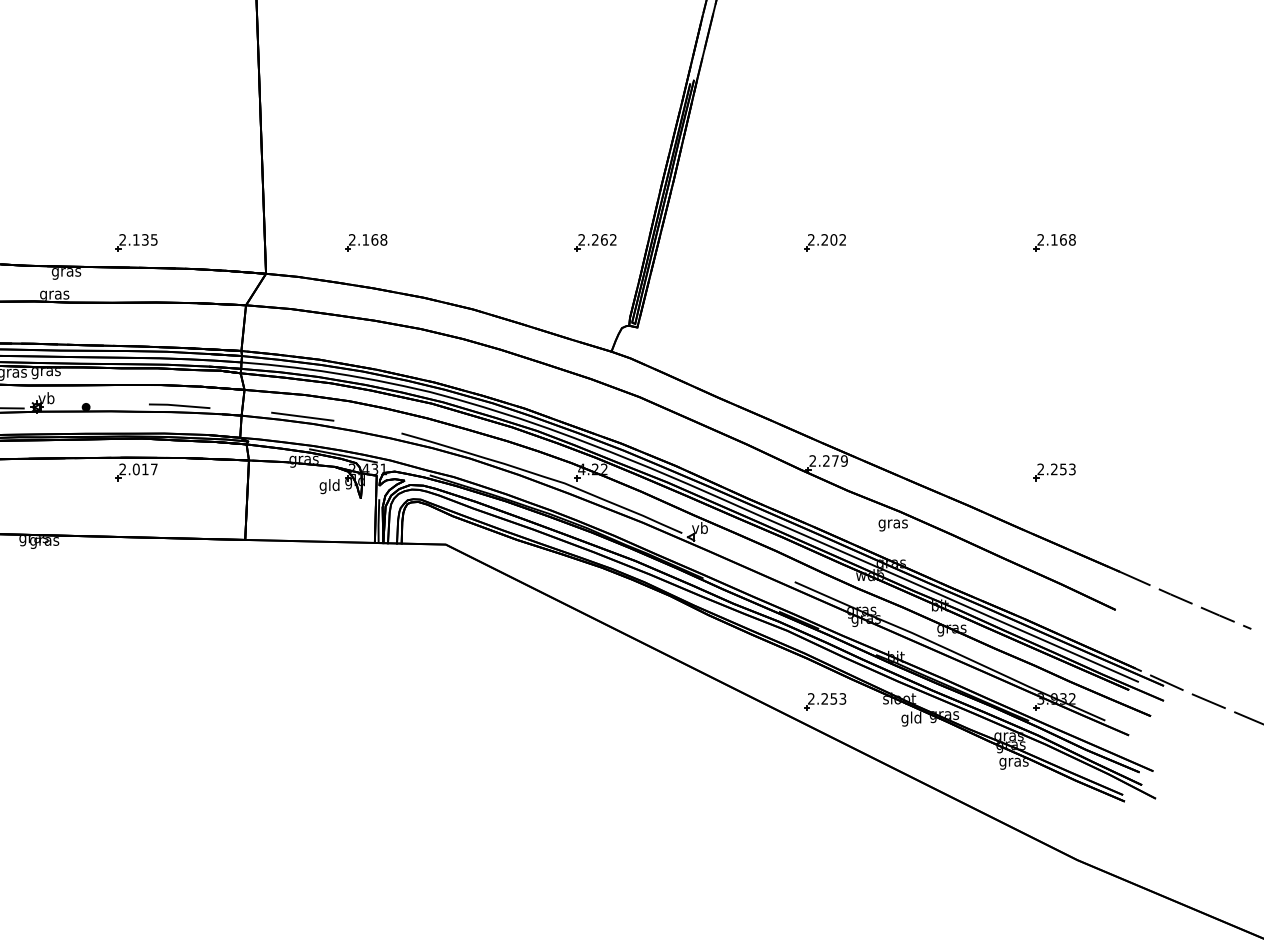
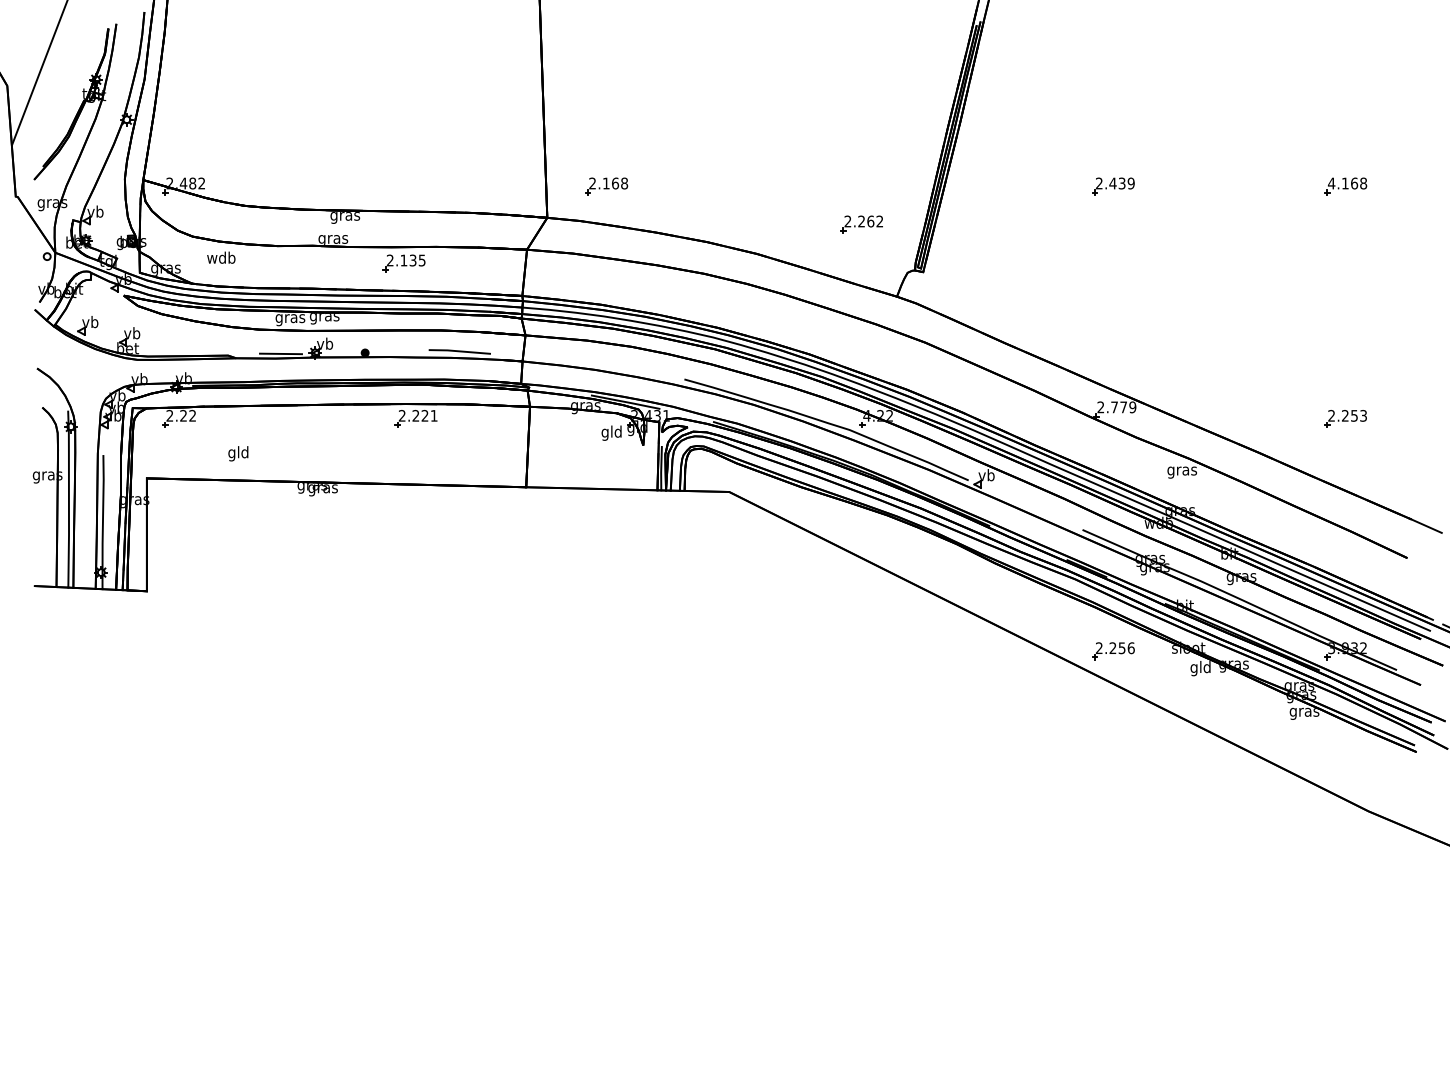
text: (833, 239) -> (1121, 183), 2.202 -> 2.439
text: (1040, 239) -> (1331, 183), 2.168 -> 4.168
part: (135, 242) -> (403, 263), moved
part: (366, 242) -> (606, 186), moved
part: (595, 242) -> (861, 224), moved
line: (302, 416) -> (584, 362), removed
text: (826, 461) -> (1114, 407), 2.279 -> 2.779
text: (144, 469) -> (424, 415), 2.017 -> 2.221
text: (842, 699) -> (1130, 648), 2.253 -> 2.256

